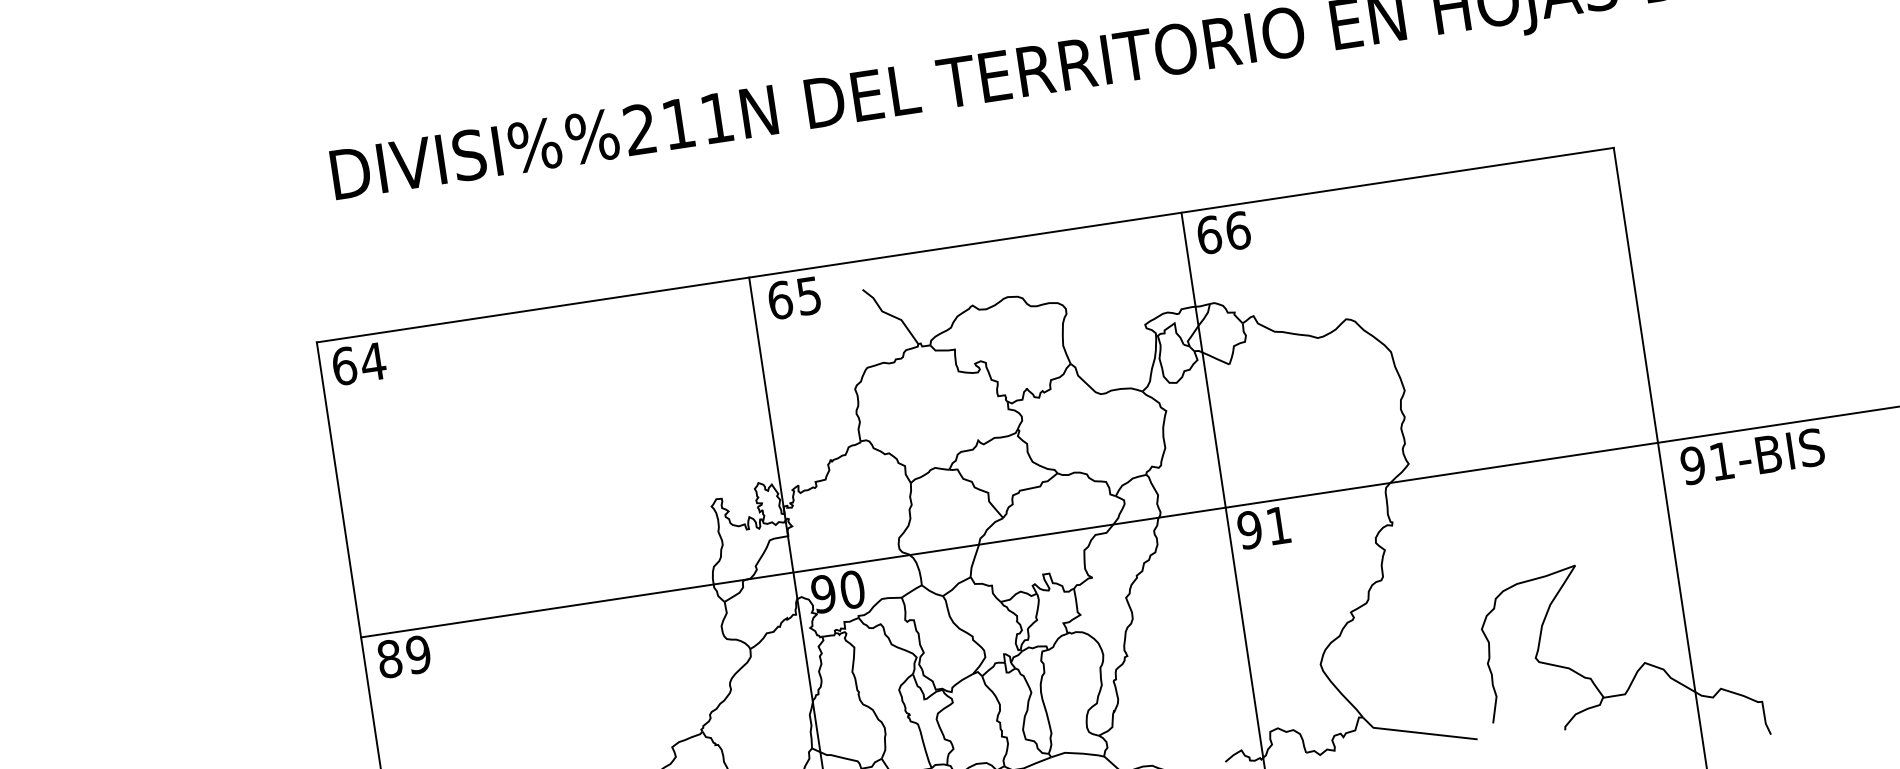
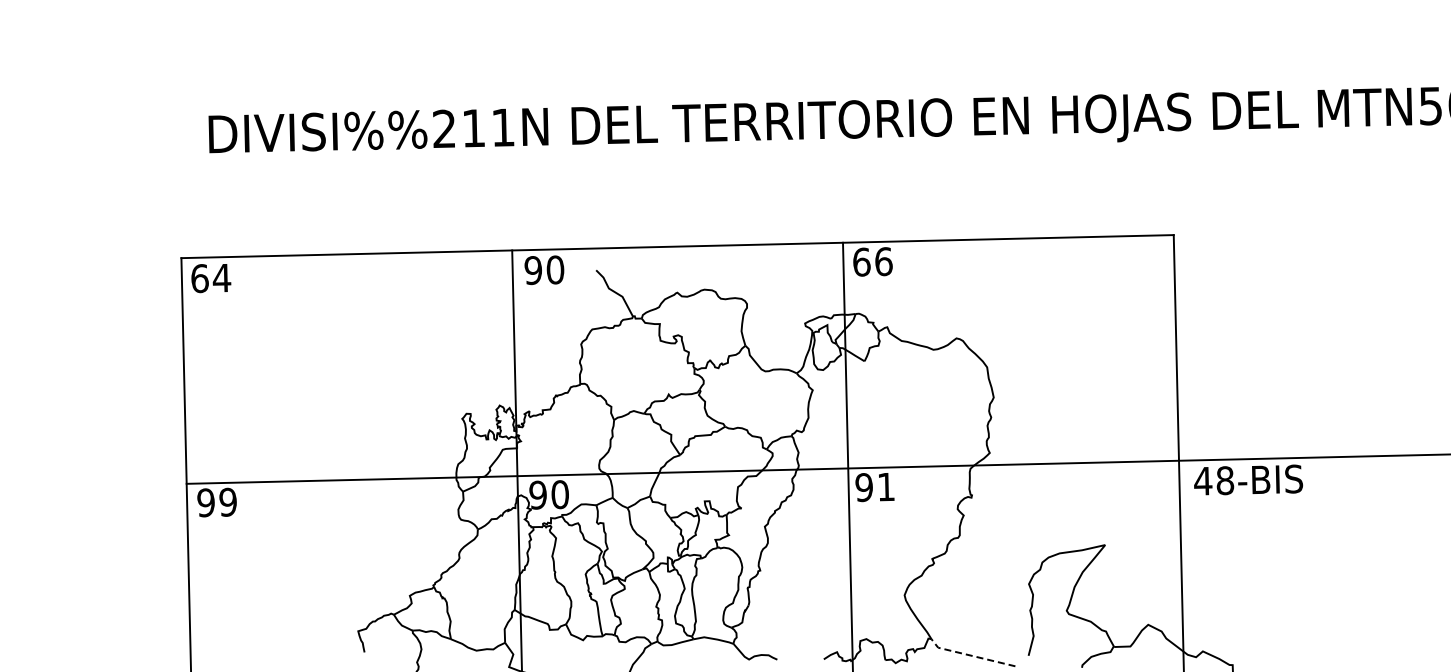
text: (794, 298) -> (544, 270), 65 -> 90
text: (1707, 462) -> (1214, 480), 91-BIS -> 48-BIS
text: (388, 658) -> (205, 502), 89 -> 99
line: (1418, 732) -> (971, 655), solid -> dashed

